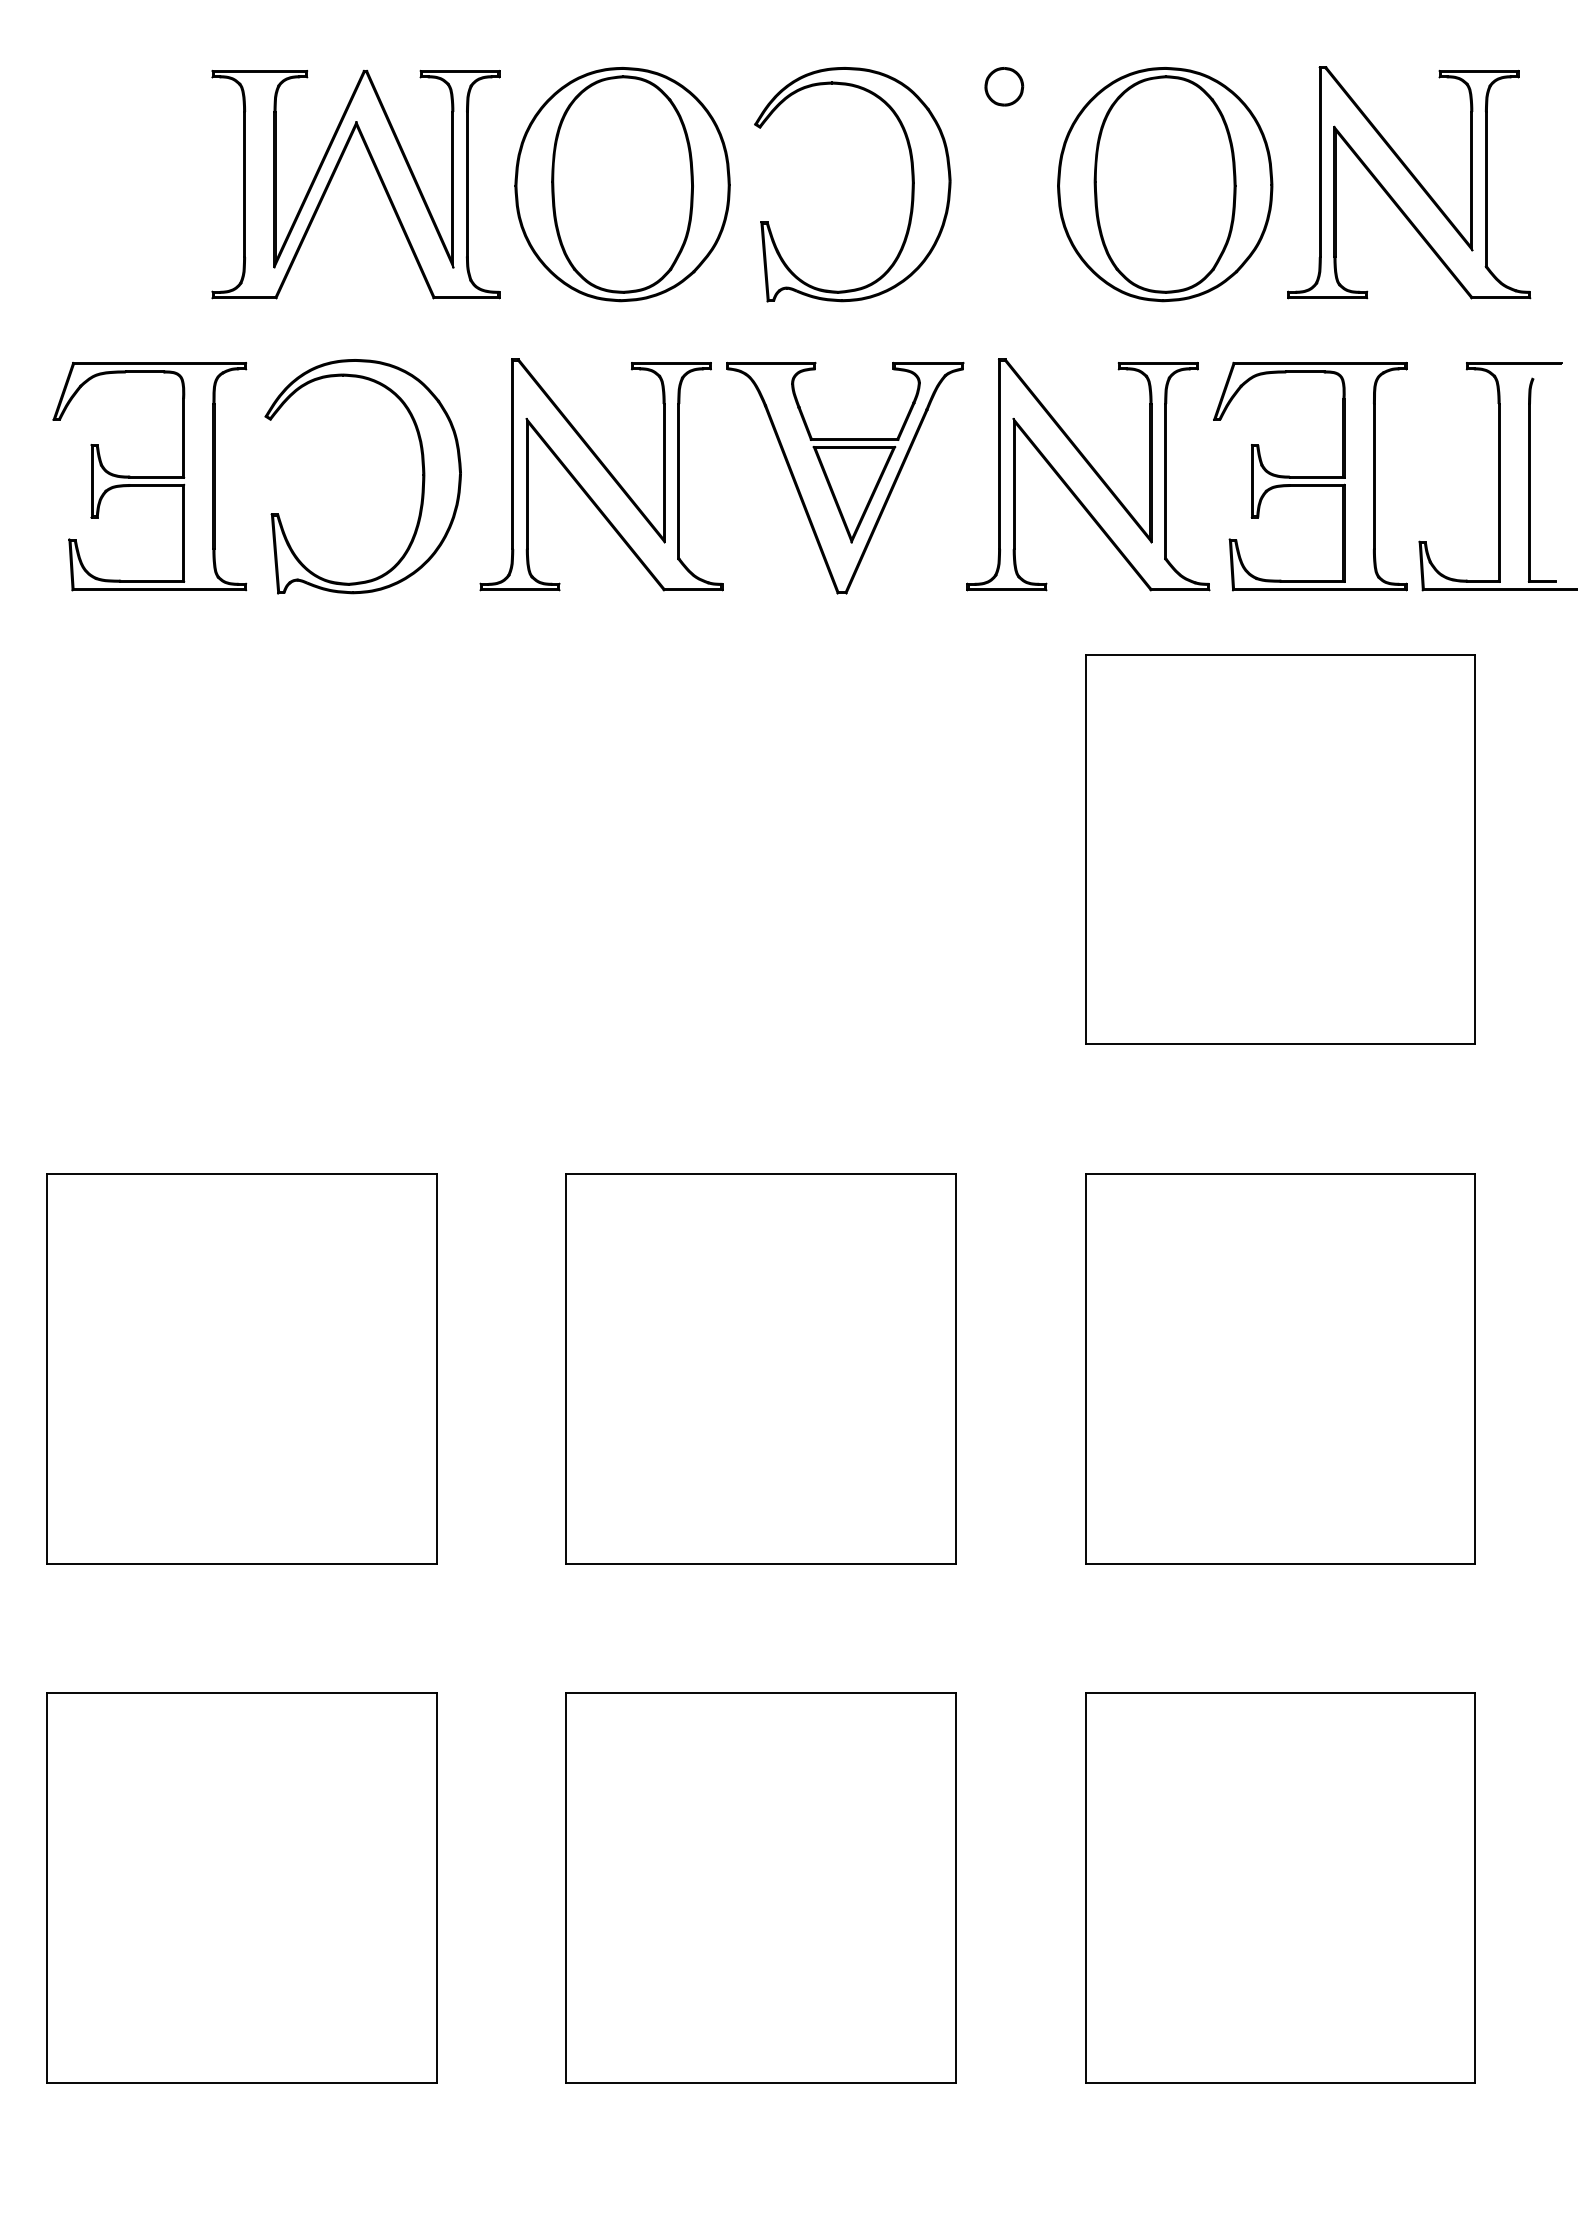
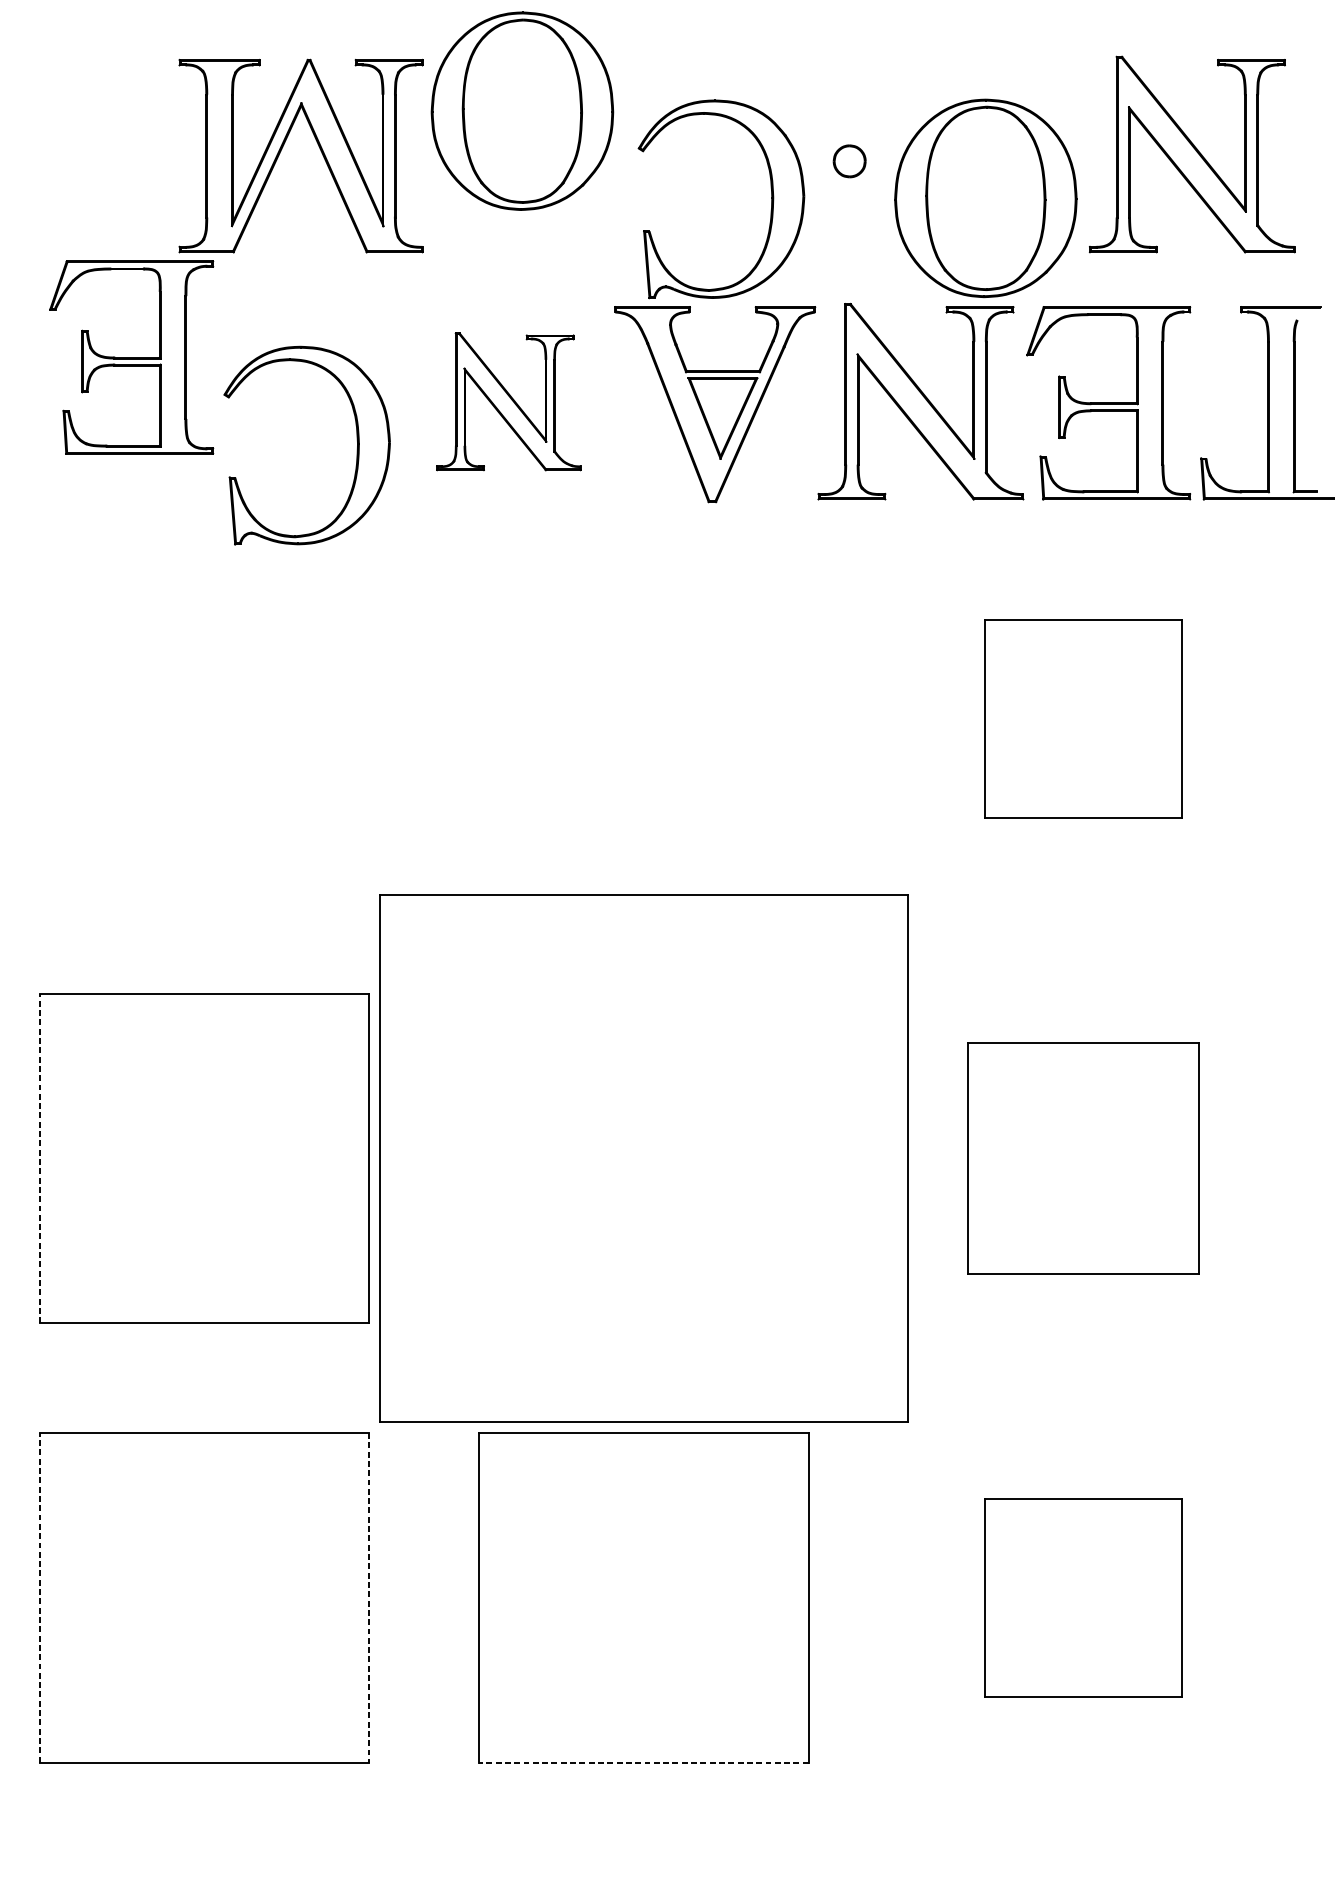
part: (1004, 86) -> (849, 161), moved
part: (622, 184) -> (522, 111), moved
part: (911, 184) -> (771, 199), moved
part: (1165, 184) -> (986, 198), moved
part: (601, 474) -> (508, 401), size x0.7
part: (149, 476) -> (131, 357), moved
part: (422, 476) -> (357, 445), moved
part: (1280, 849) -> (1083, 718), size x0.6
line: (47, 1368) -> (39, 1158), solid -> dashed
part: (760, 1368) -> (643, 1158), size x1.6
part: (1280, 1368) -> (1083, 1158), size x0.7
part: (1280, 1887) -> (1083, 1597), size x0.6
line: (47, 1888) -> (39, 1598), solid -> dashed
line: (436, 1888) -> (369, 1598), solid -> dashed
line: (761, 2082) -> (644, 1762), solid -> dashed

